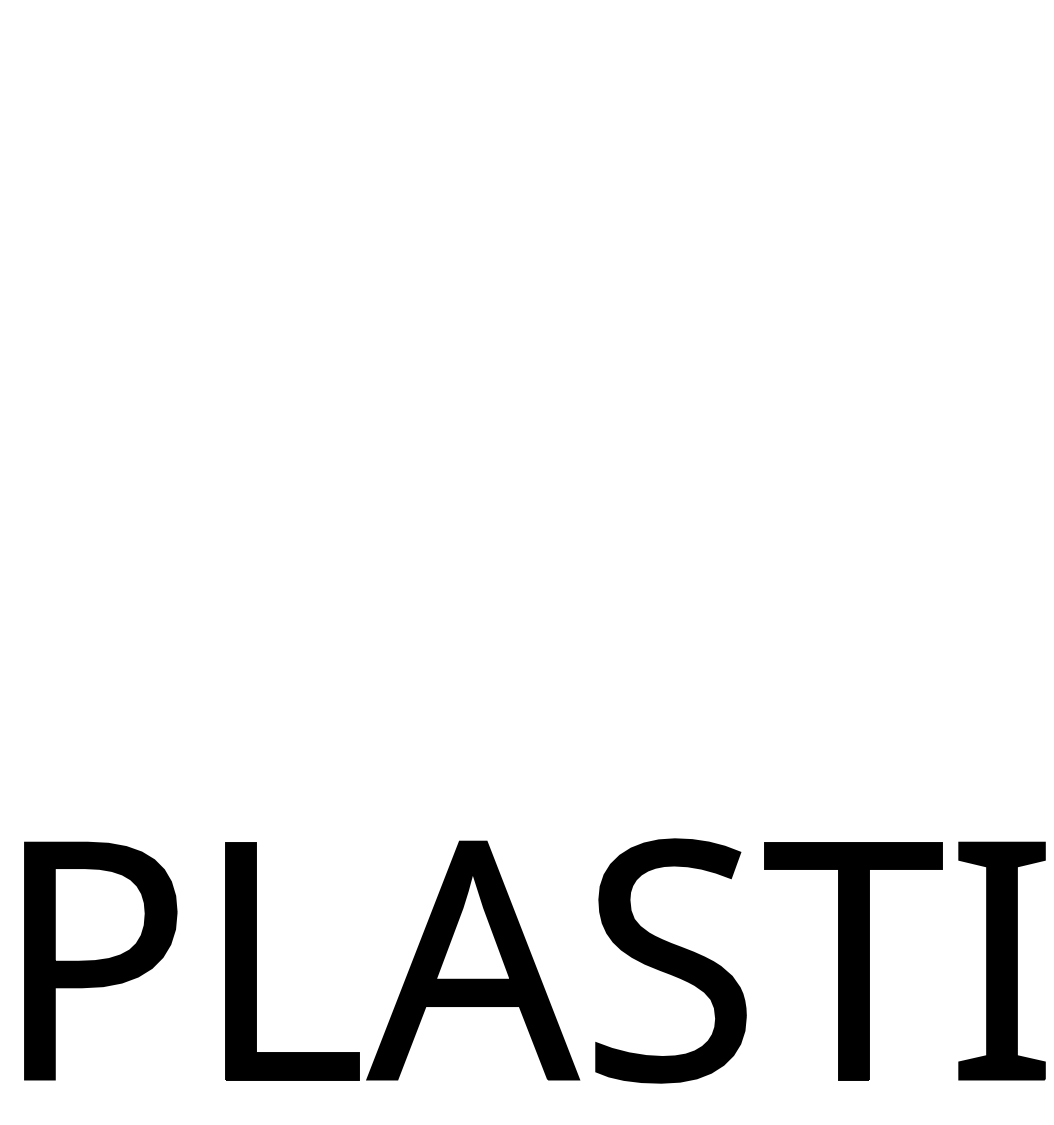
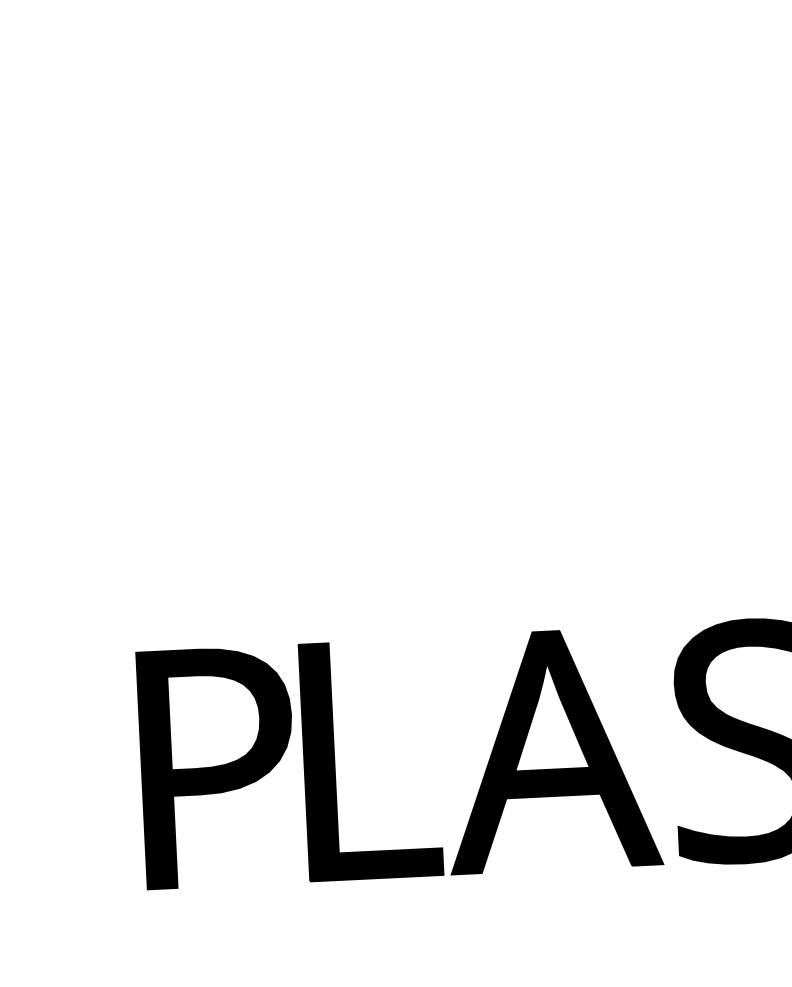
part: (100, 960) -> (217, 766), moved

